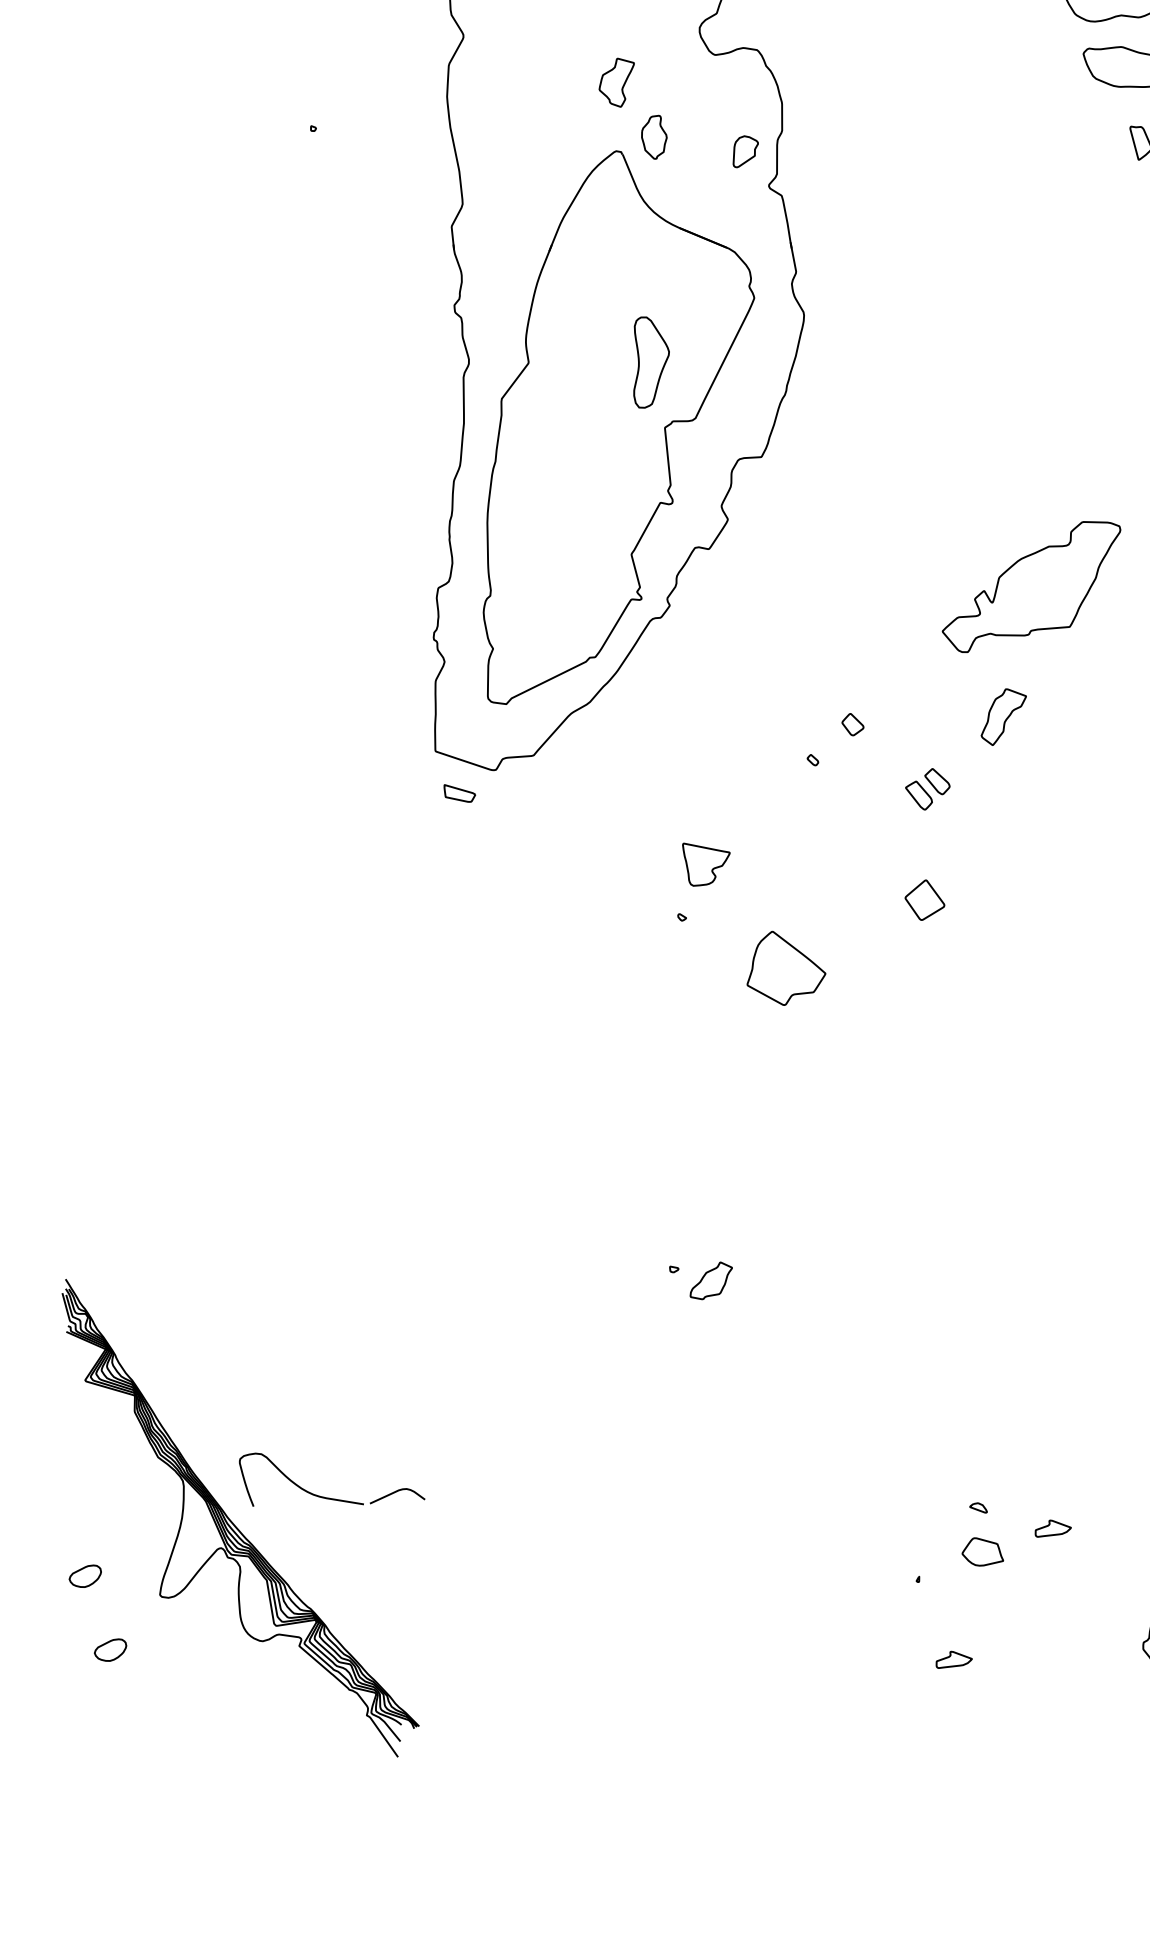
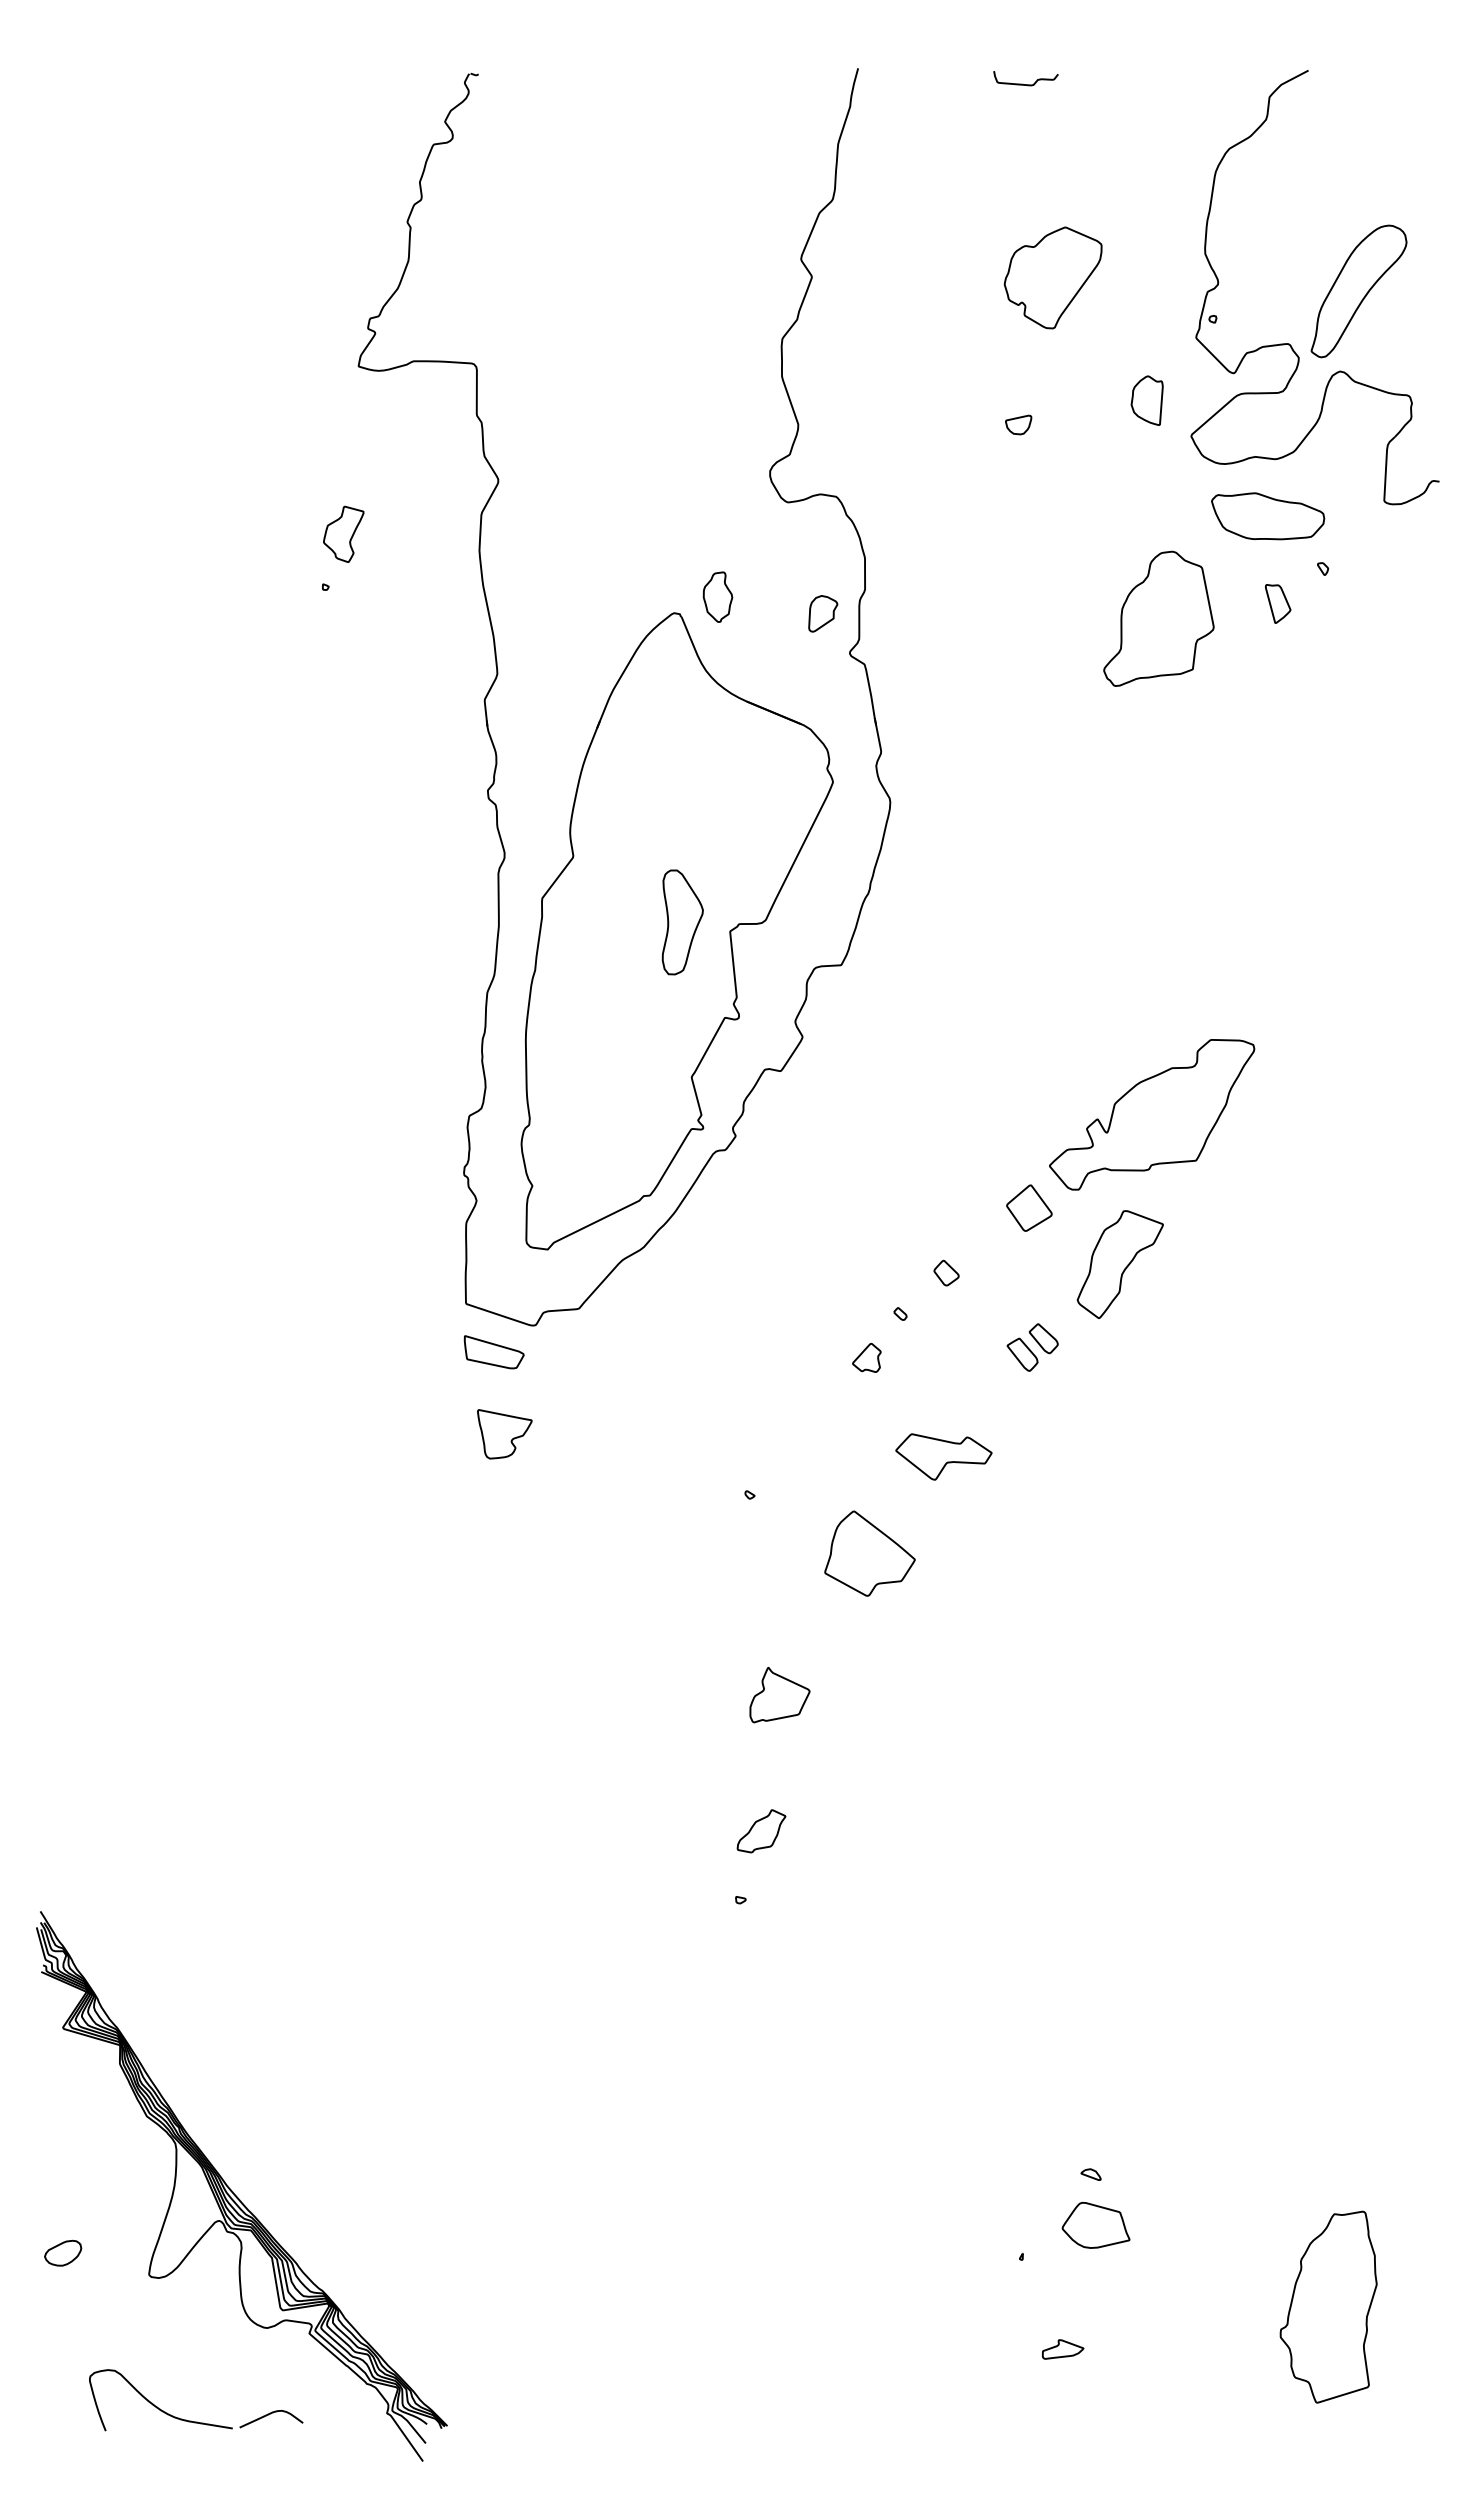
part: (616, 81) -> (343, 533), moved
part: (1037, 155) -> (1158, 618), added
part: (651, 362) -> (682, 922), moved
part: (1003, 717) -> (1119, 1264), size x1.67
part: (459, 793) -> (493, 1352), size x1.67
part: (783, 797) -> (866, 1357), added
part: (706, 864) -> (504, 1434), moved
part: (850, 883) -> (943, 1456), added
part: (925, 899) -> (1029, 1207), moved
part: (707, 1090) -> (779, 1694), added
part: (711, 1281) -> (761, 1831), moved
part: (328, 1497) -> (191, 2420), moved
part: (1052, 1528) -> (1176, 2198), removed
part: (982, 1551) -> (1095, 2224), size x1.43
part: (110, 1649) -> (92, 2337), removed

